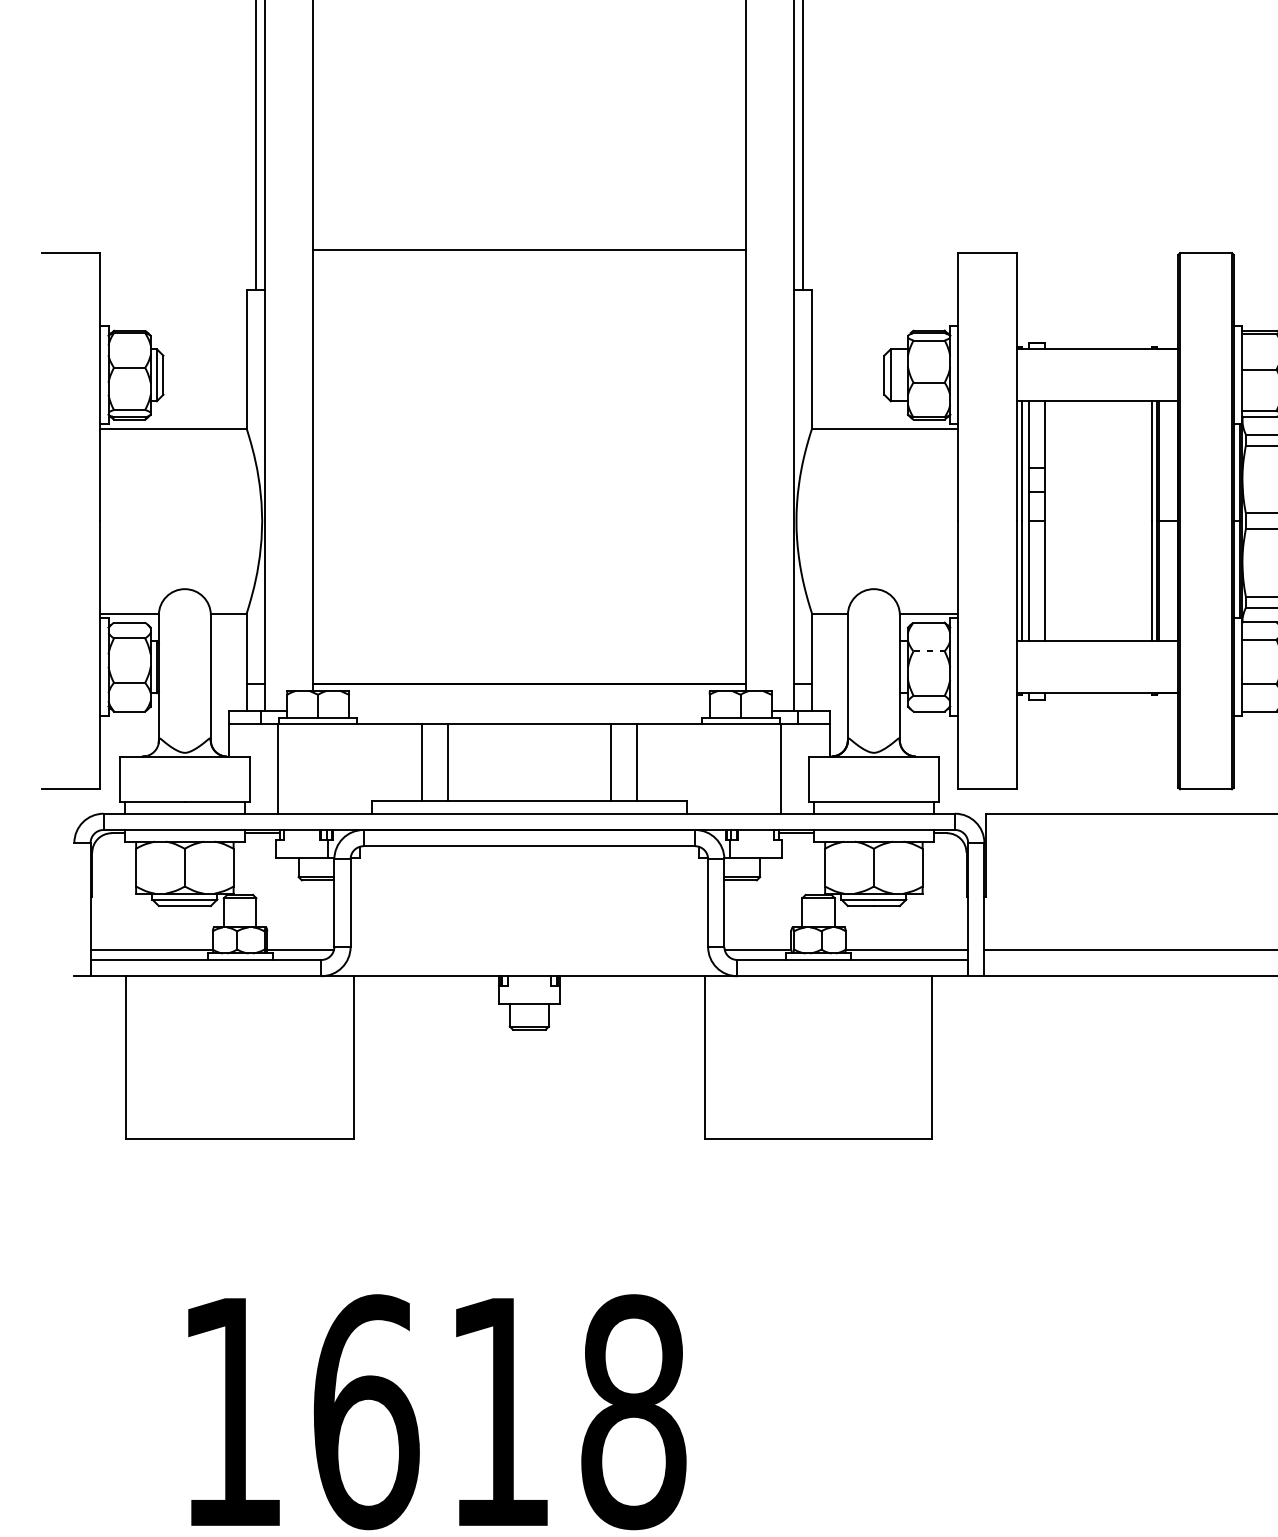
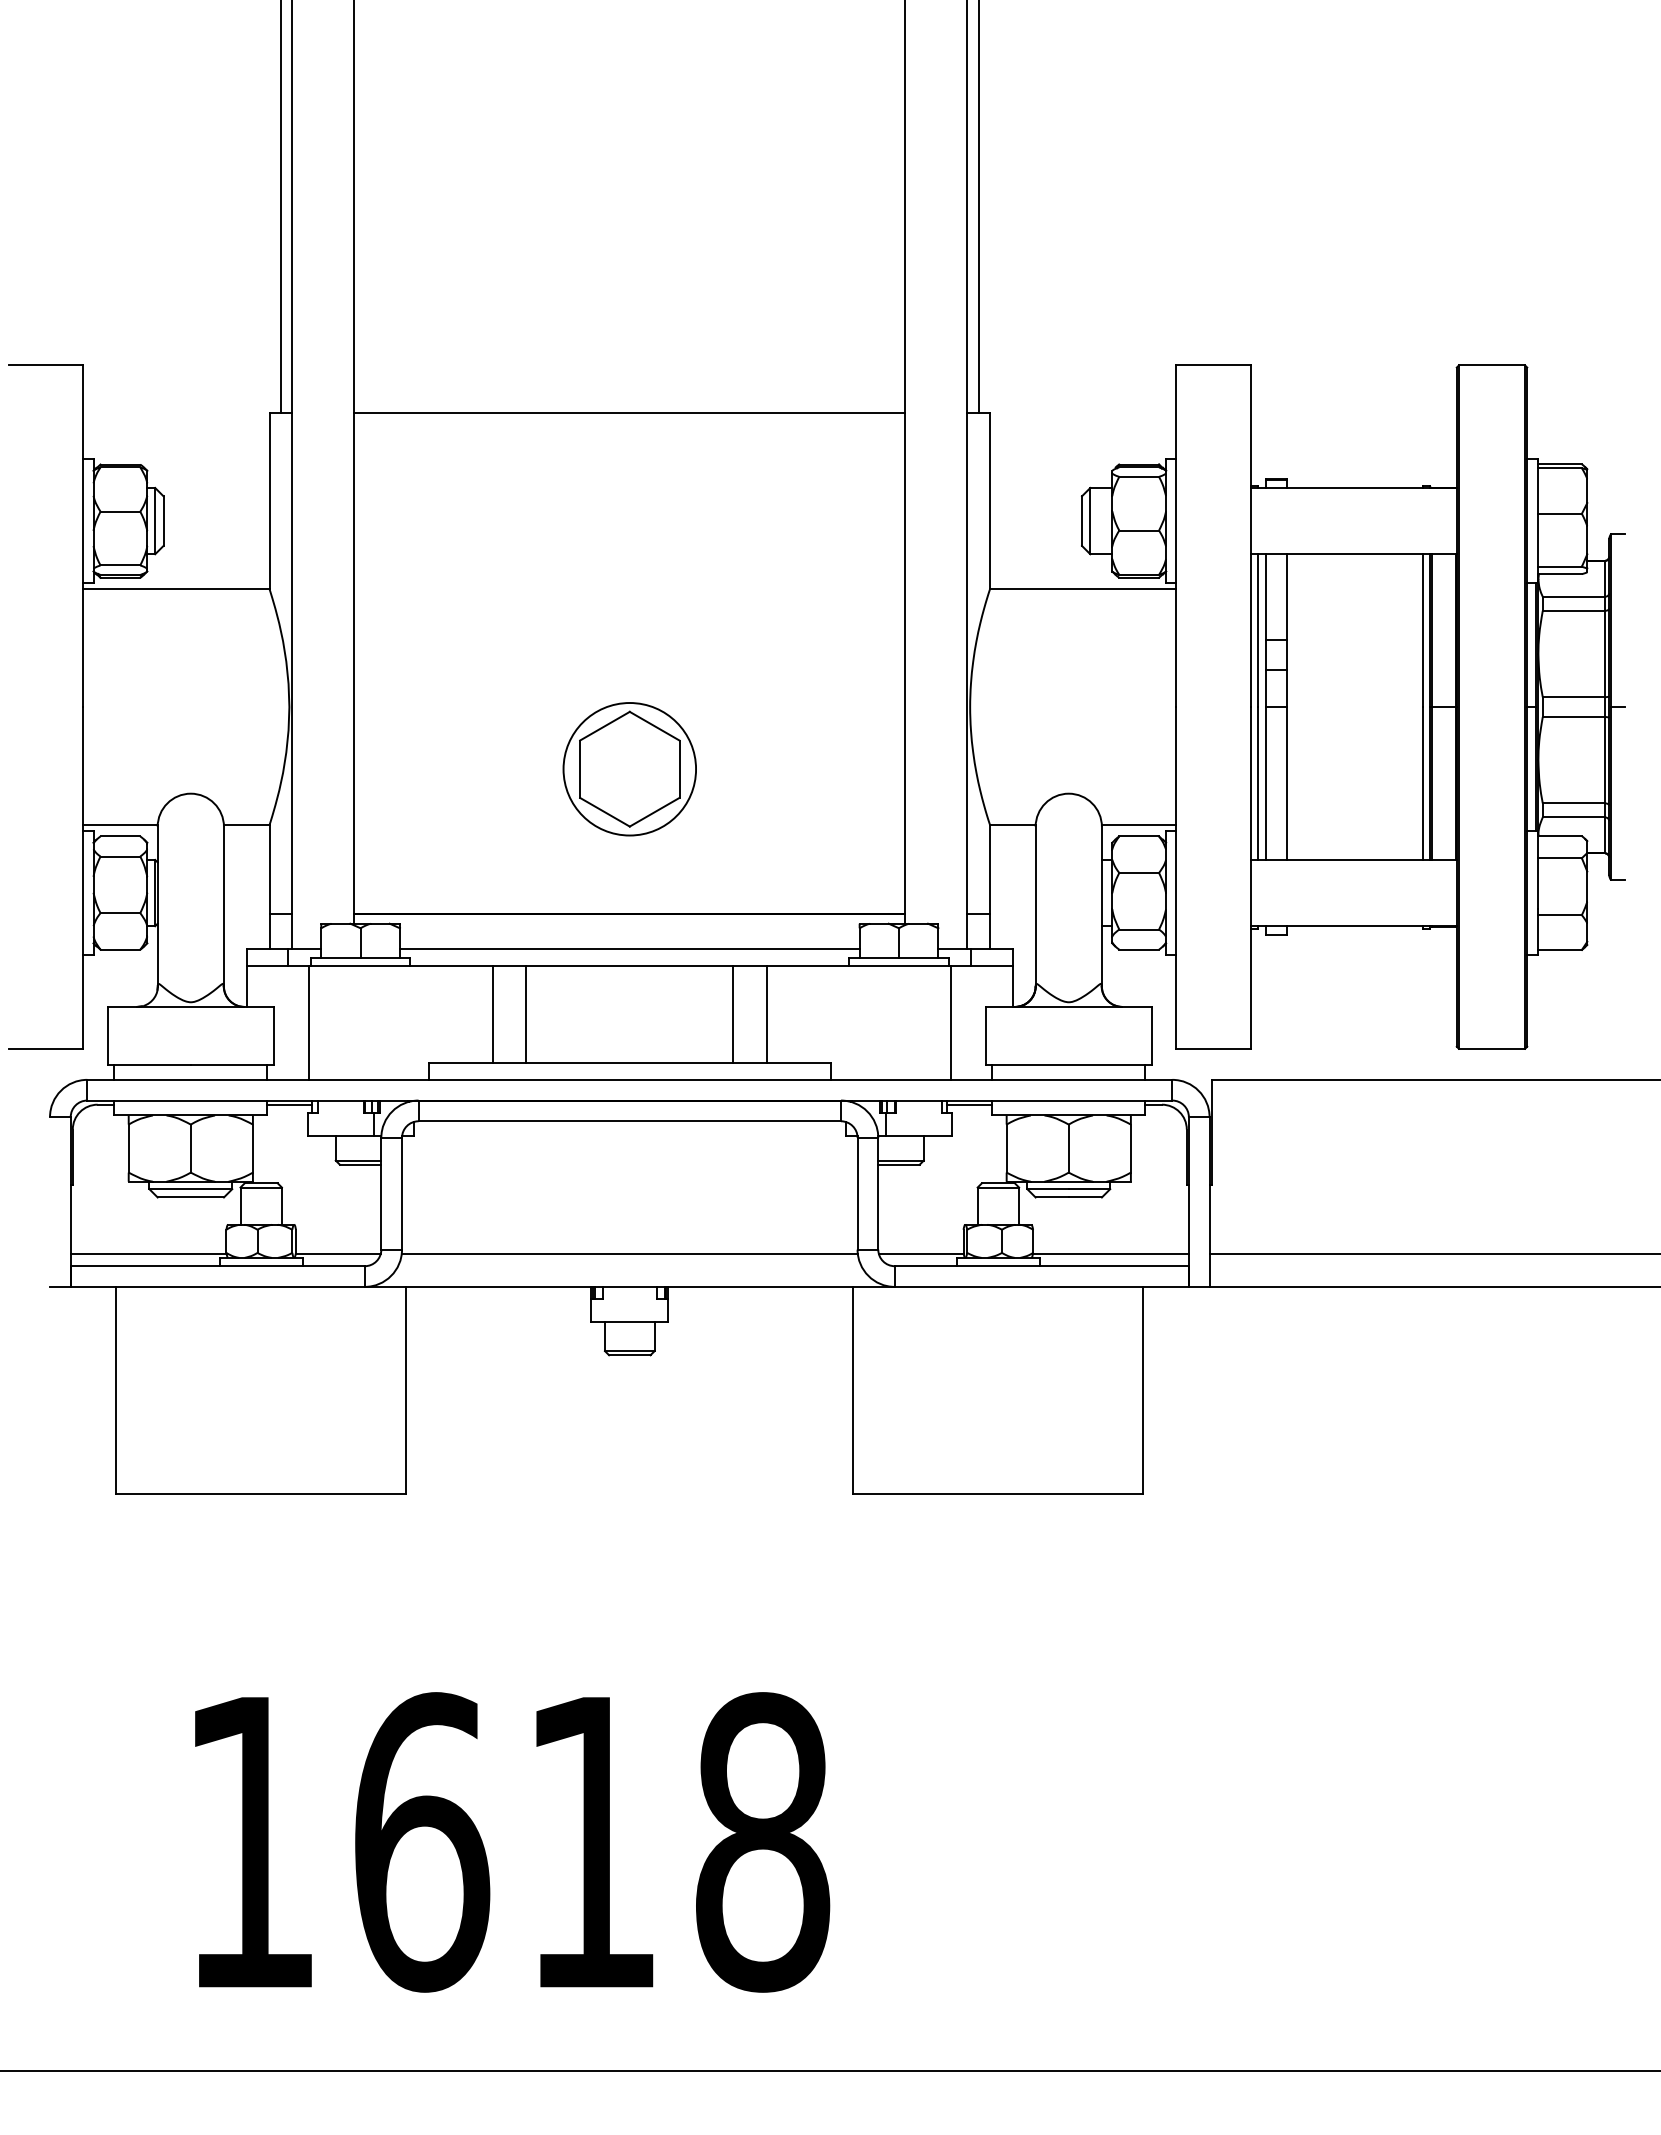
line: (529, 250) -> (629, 413), moved
part: (529, 570) -> (629, 769), added
line: (929, 650) -> (1139, 872), dashed -> solid
line: (529, 711) -> (629, 949), added
line: (529, 950) -> (629, 1253), added

